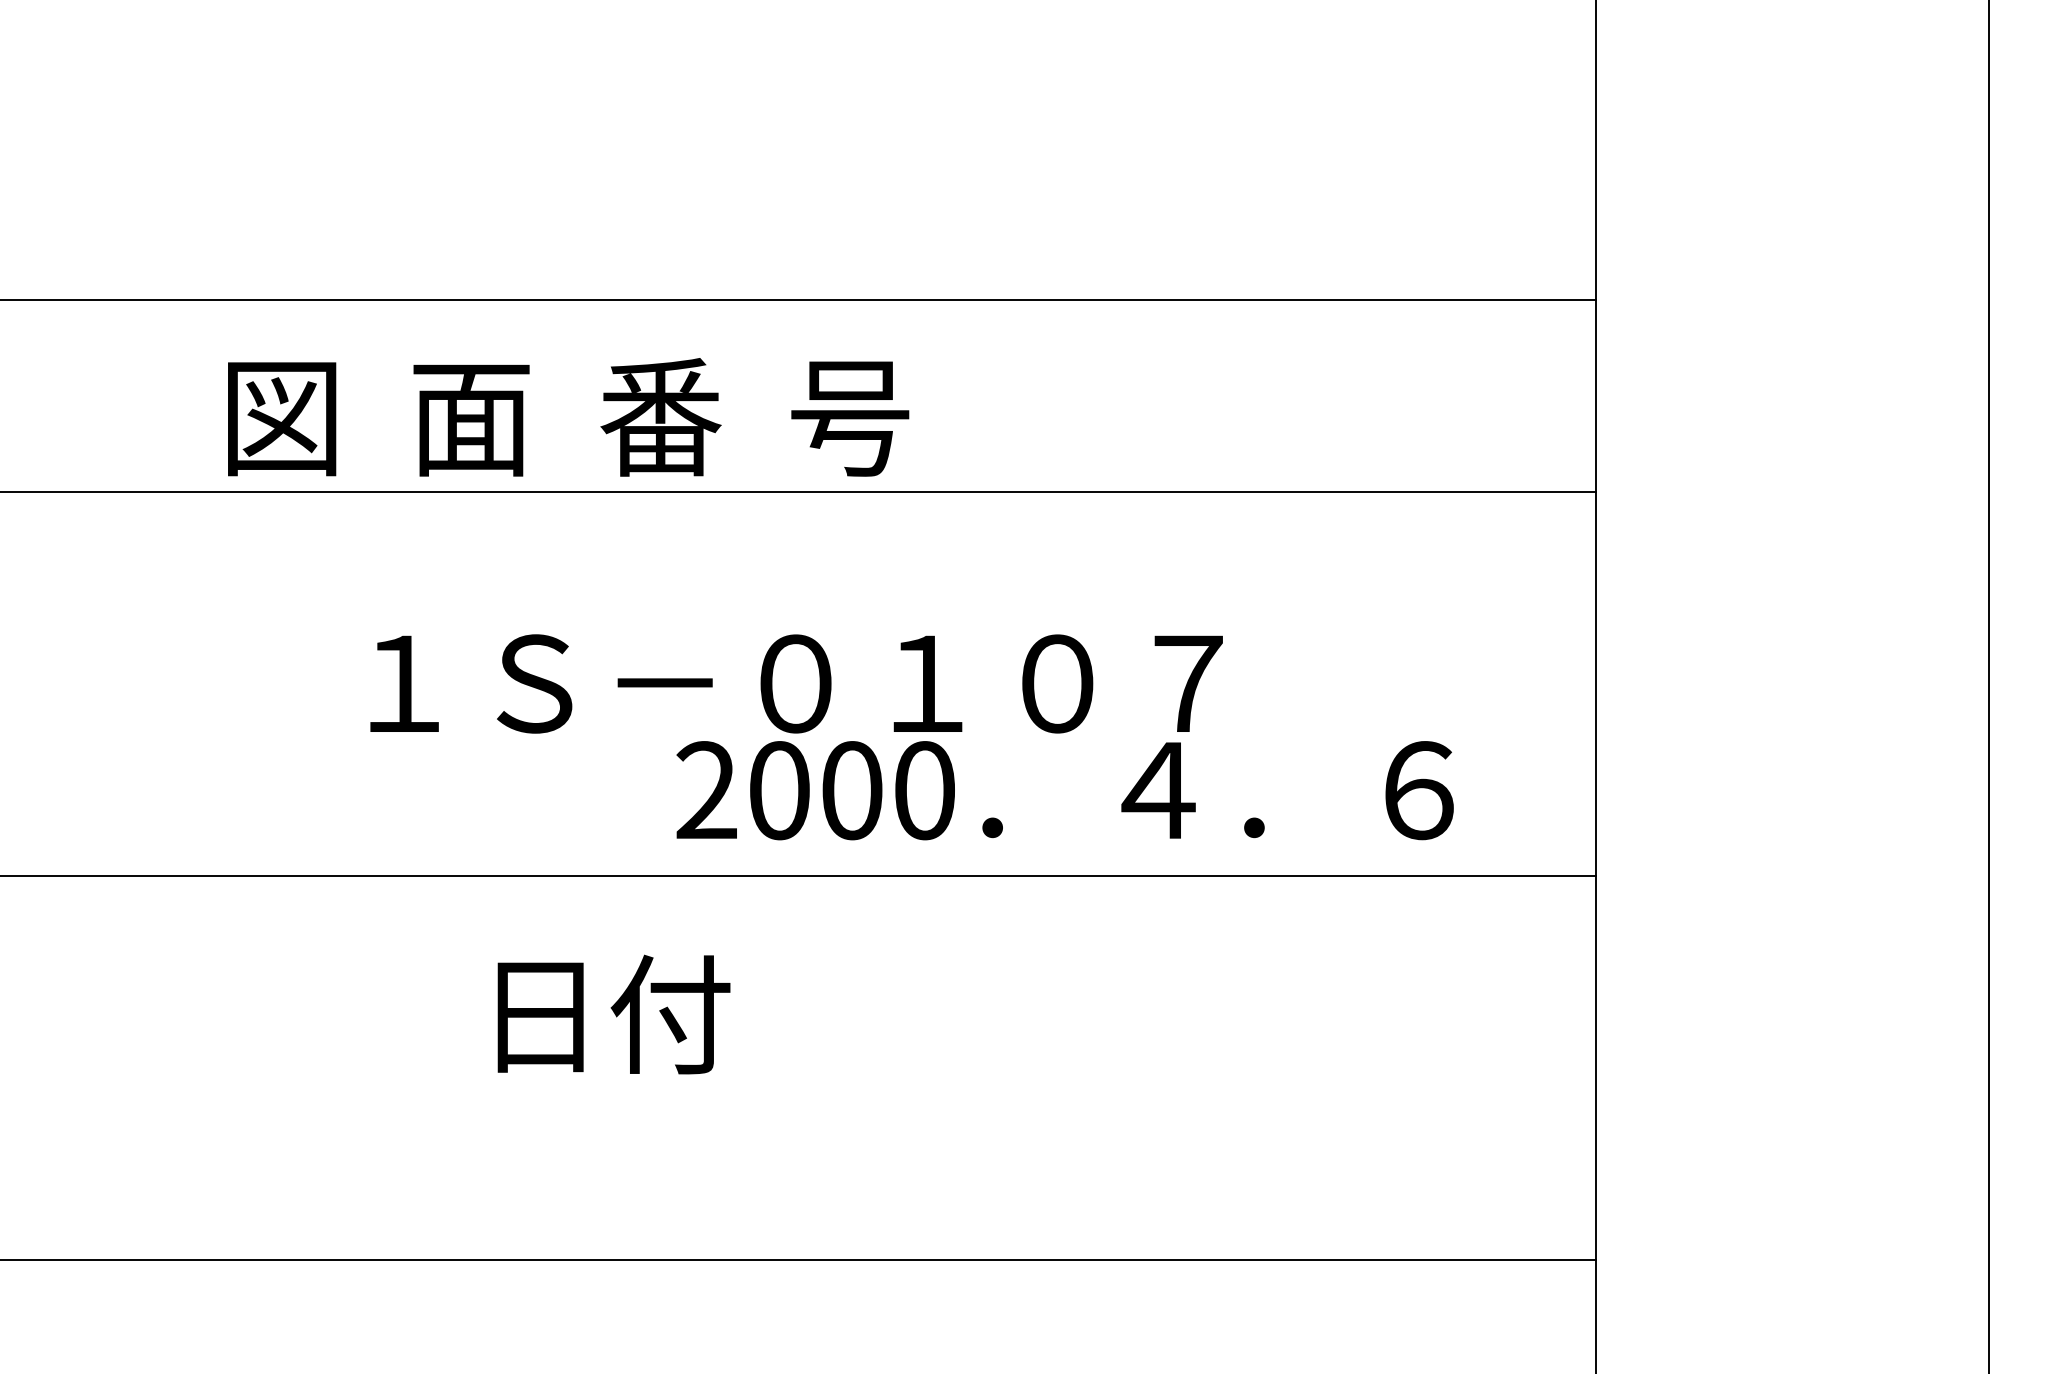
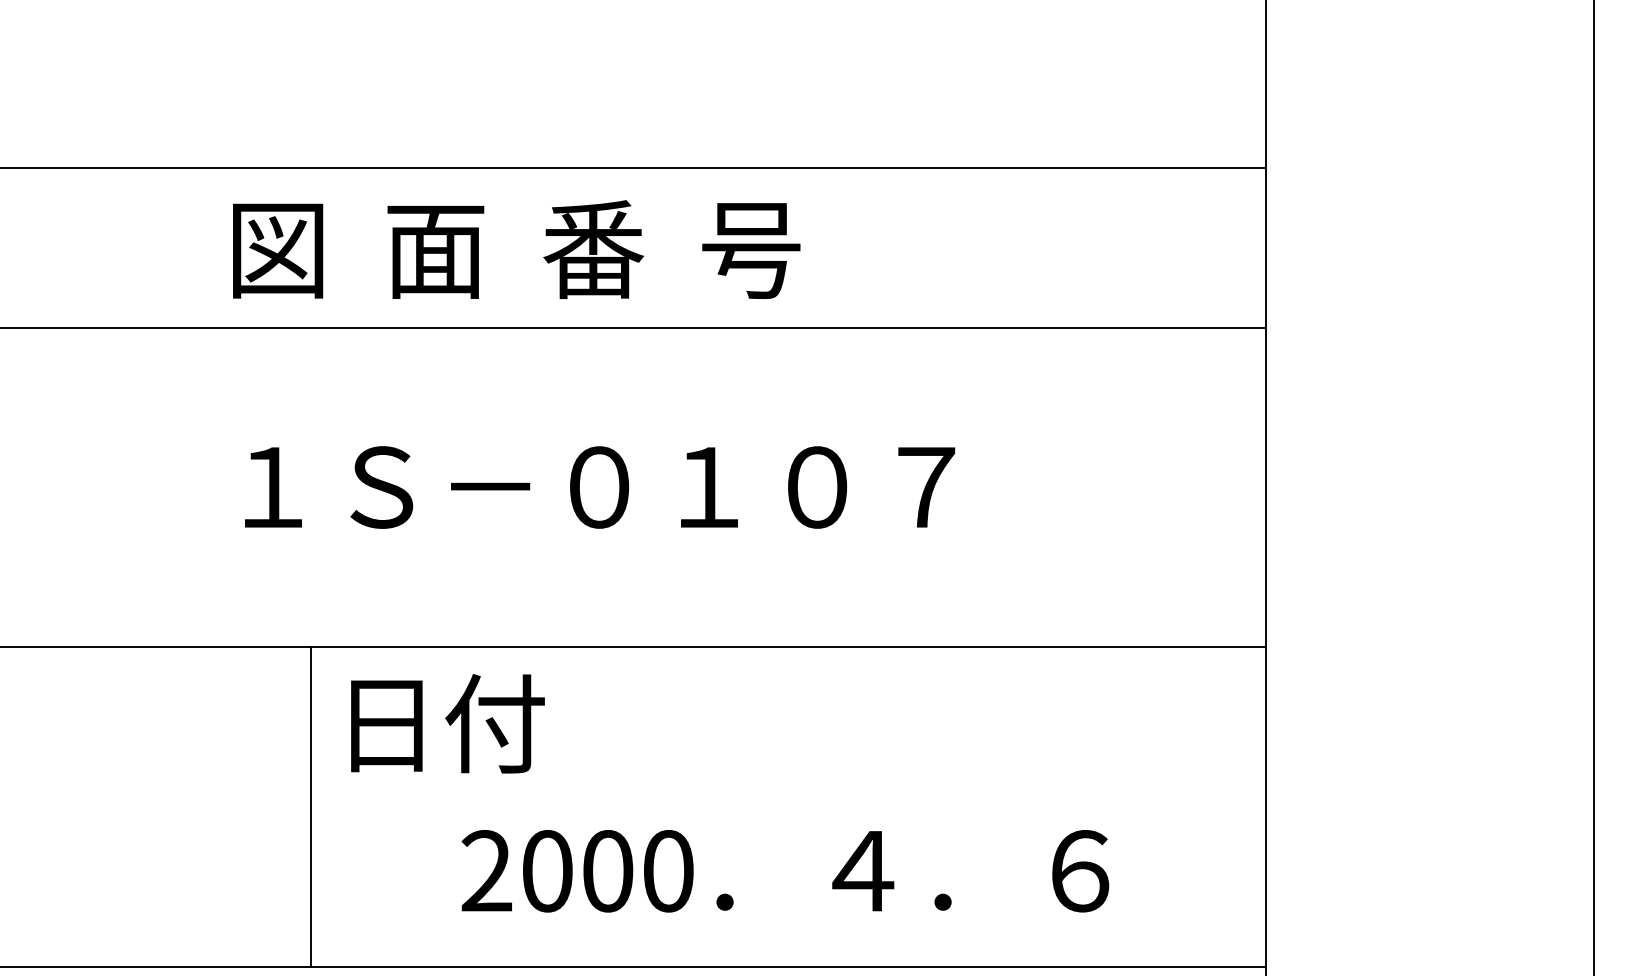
text: (568, 417) -> (516, 249), moved
text: (1064, 790) -> (784, 871), moved
text: (613, 1014) -> (447, 723), moved
line: (450, 1067) -> (311, 806), added

